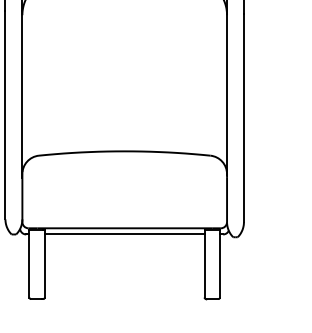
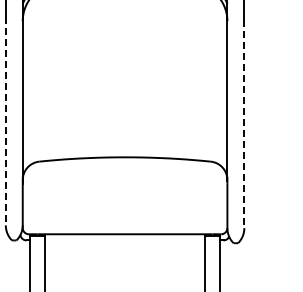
line: (5, 115) -> (5, 121), solid -> dashed
line: (243, 118) -> (243, 124), solid -> dashed
line: (124, 234) -> (124, 240), removed

